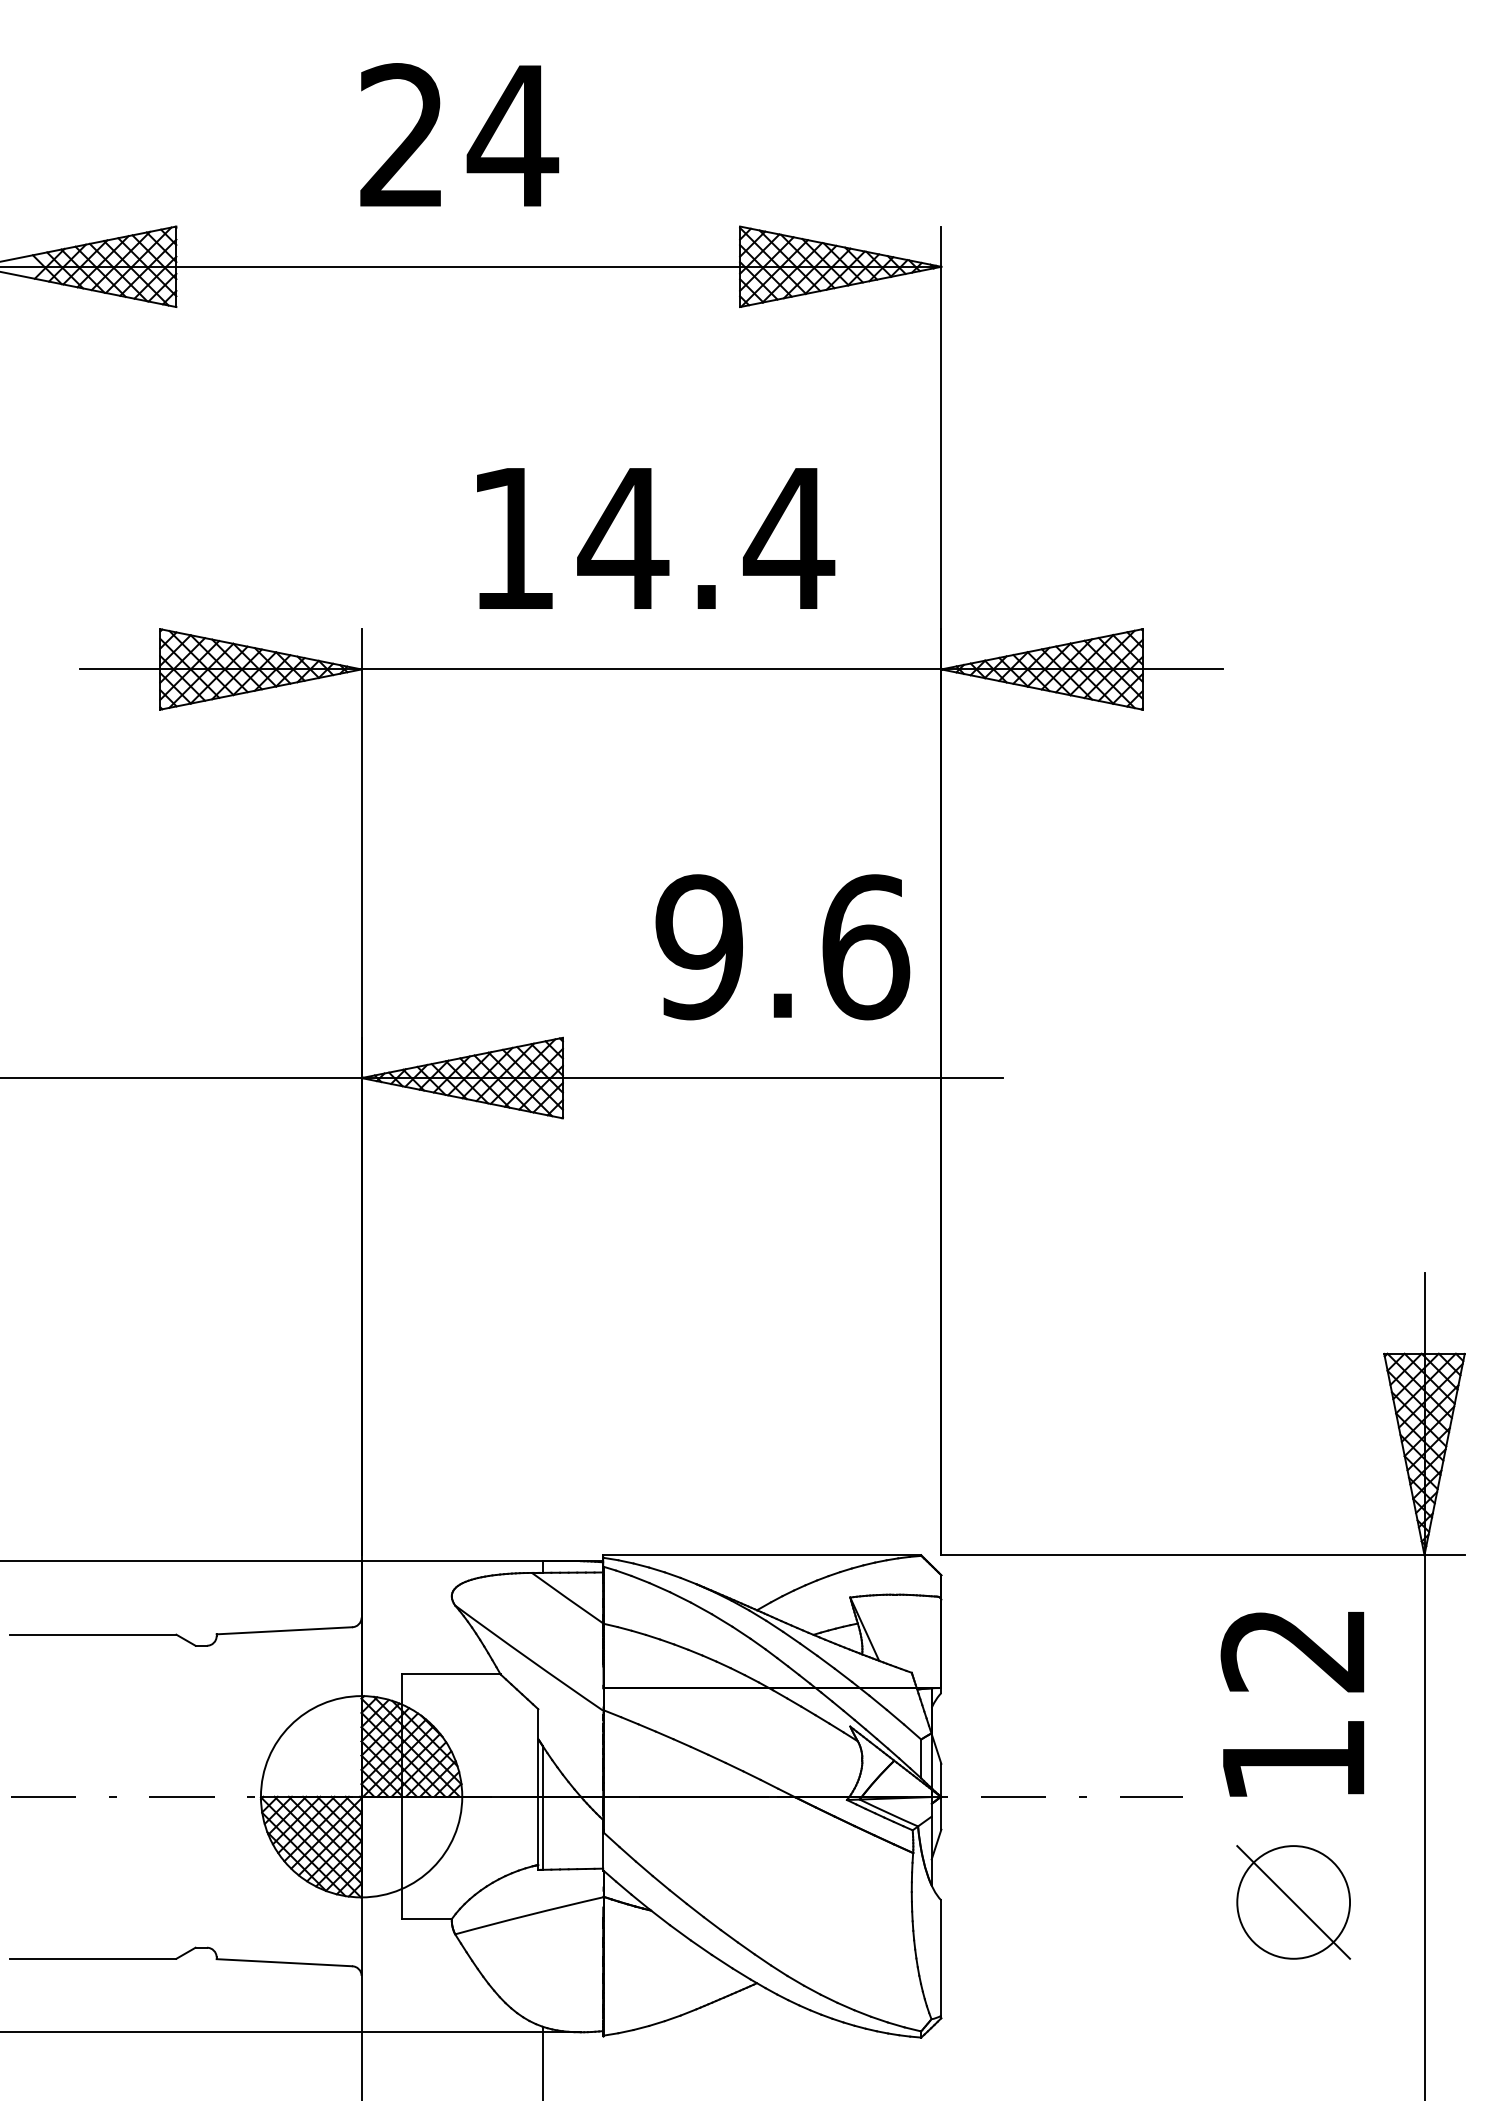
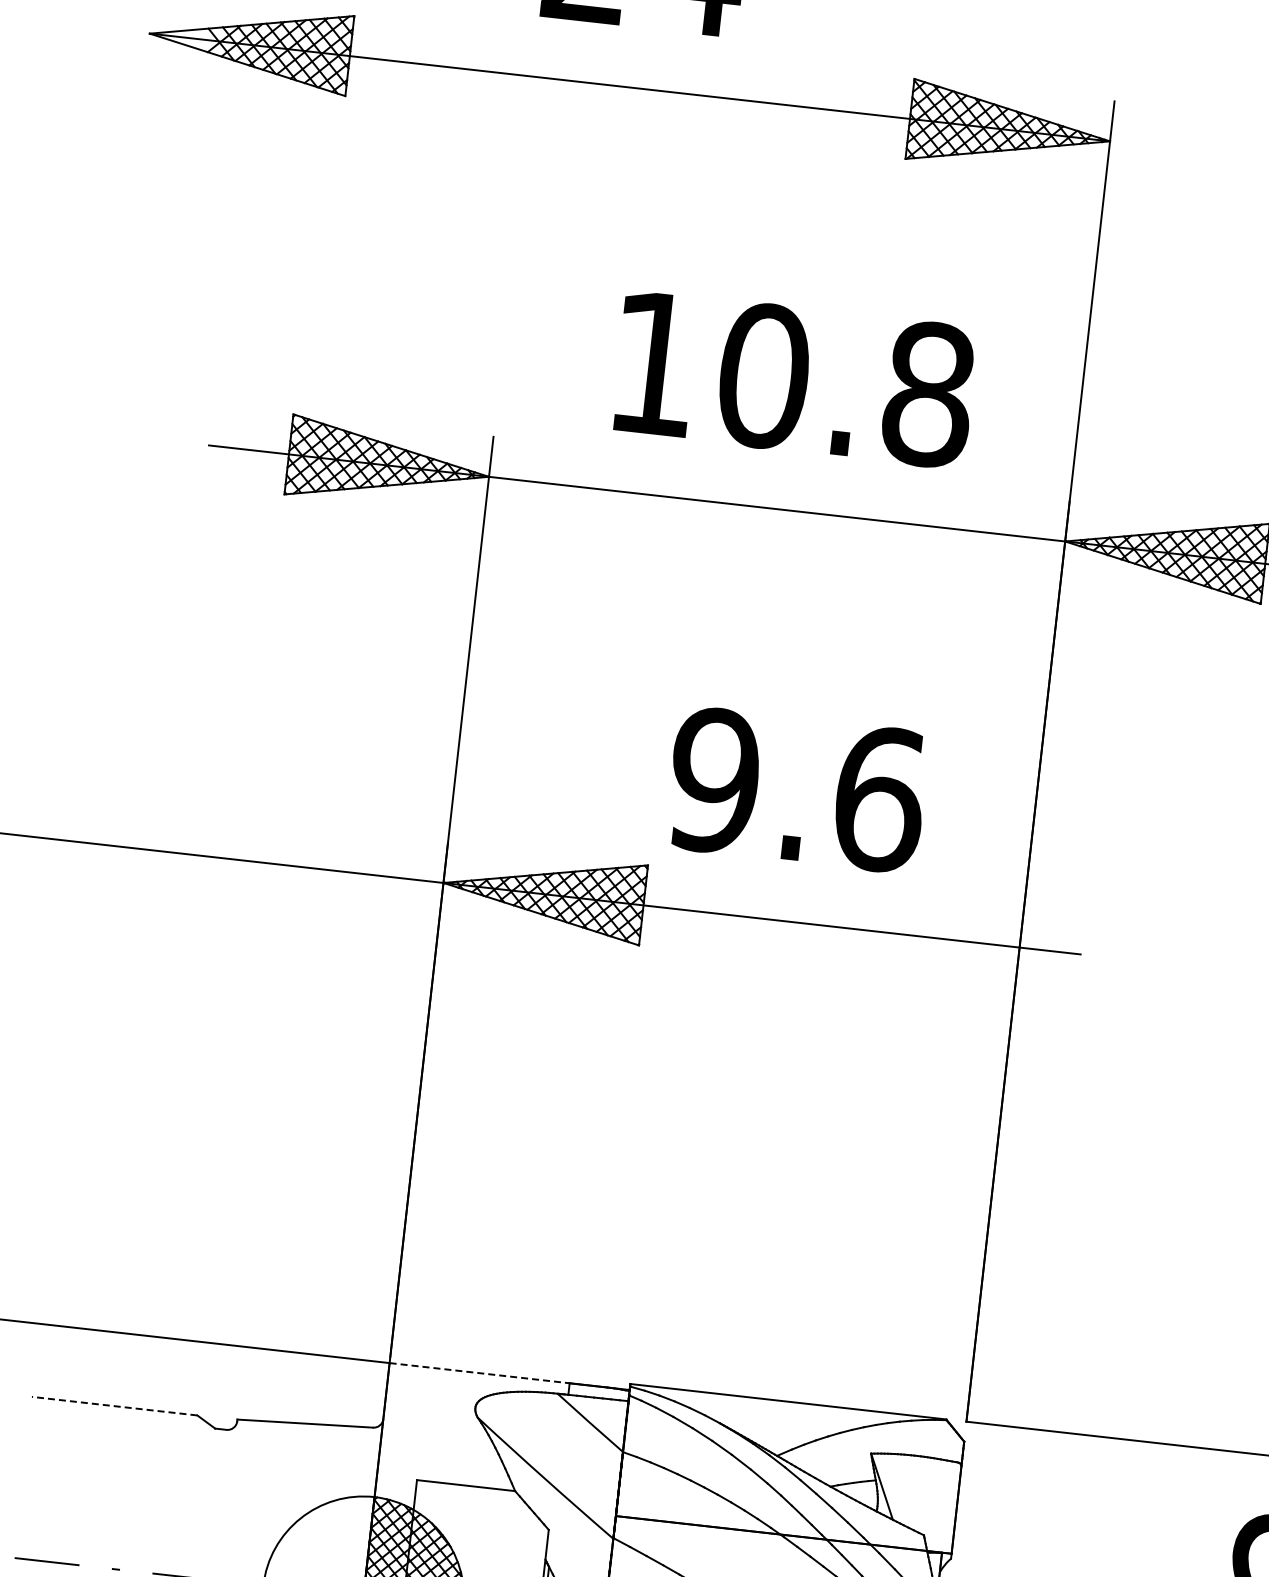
text: (706, 538) -> (846, 385), 14.4 -> 10.8
text: (782, 947) -> (796, 790), moved
line: (452, 1561) -> (479, 1373), solid -> dashed
line: (92, 1634) -> (114, 1405), solid -> dashed

